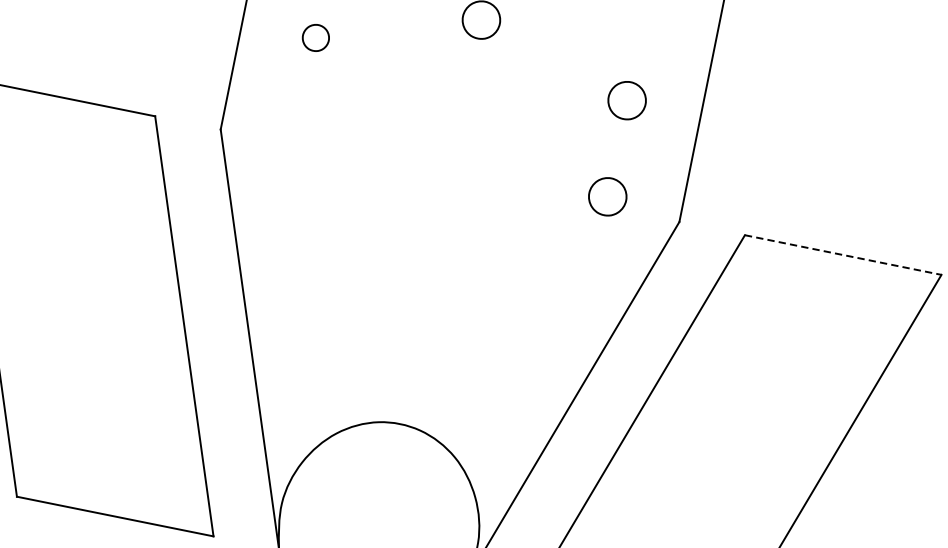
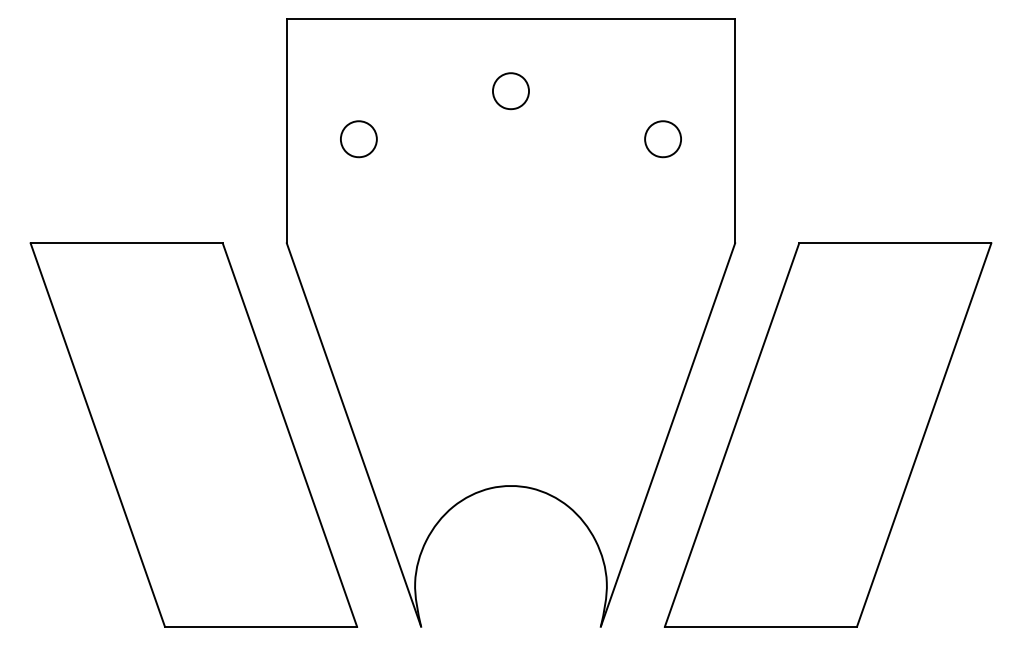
part: (315, 38) -> (358, 139), size x1.43
part: (607, 196) -> (662, 233), removed
line: (843, 255) -> (895, 243), dashed -> solid

